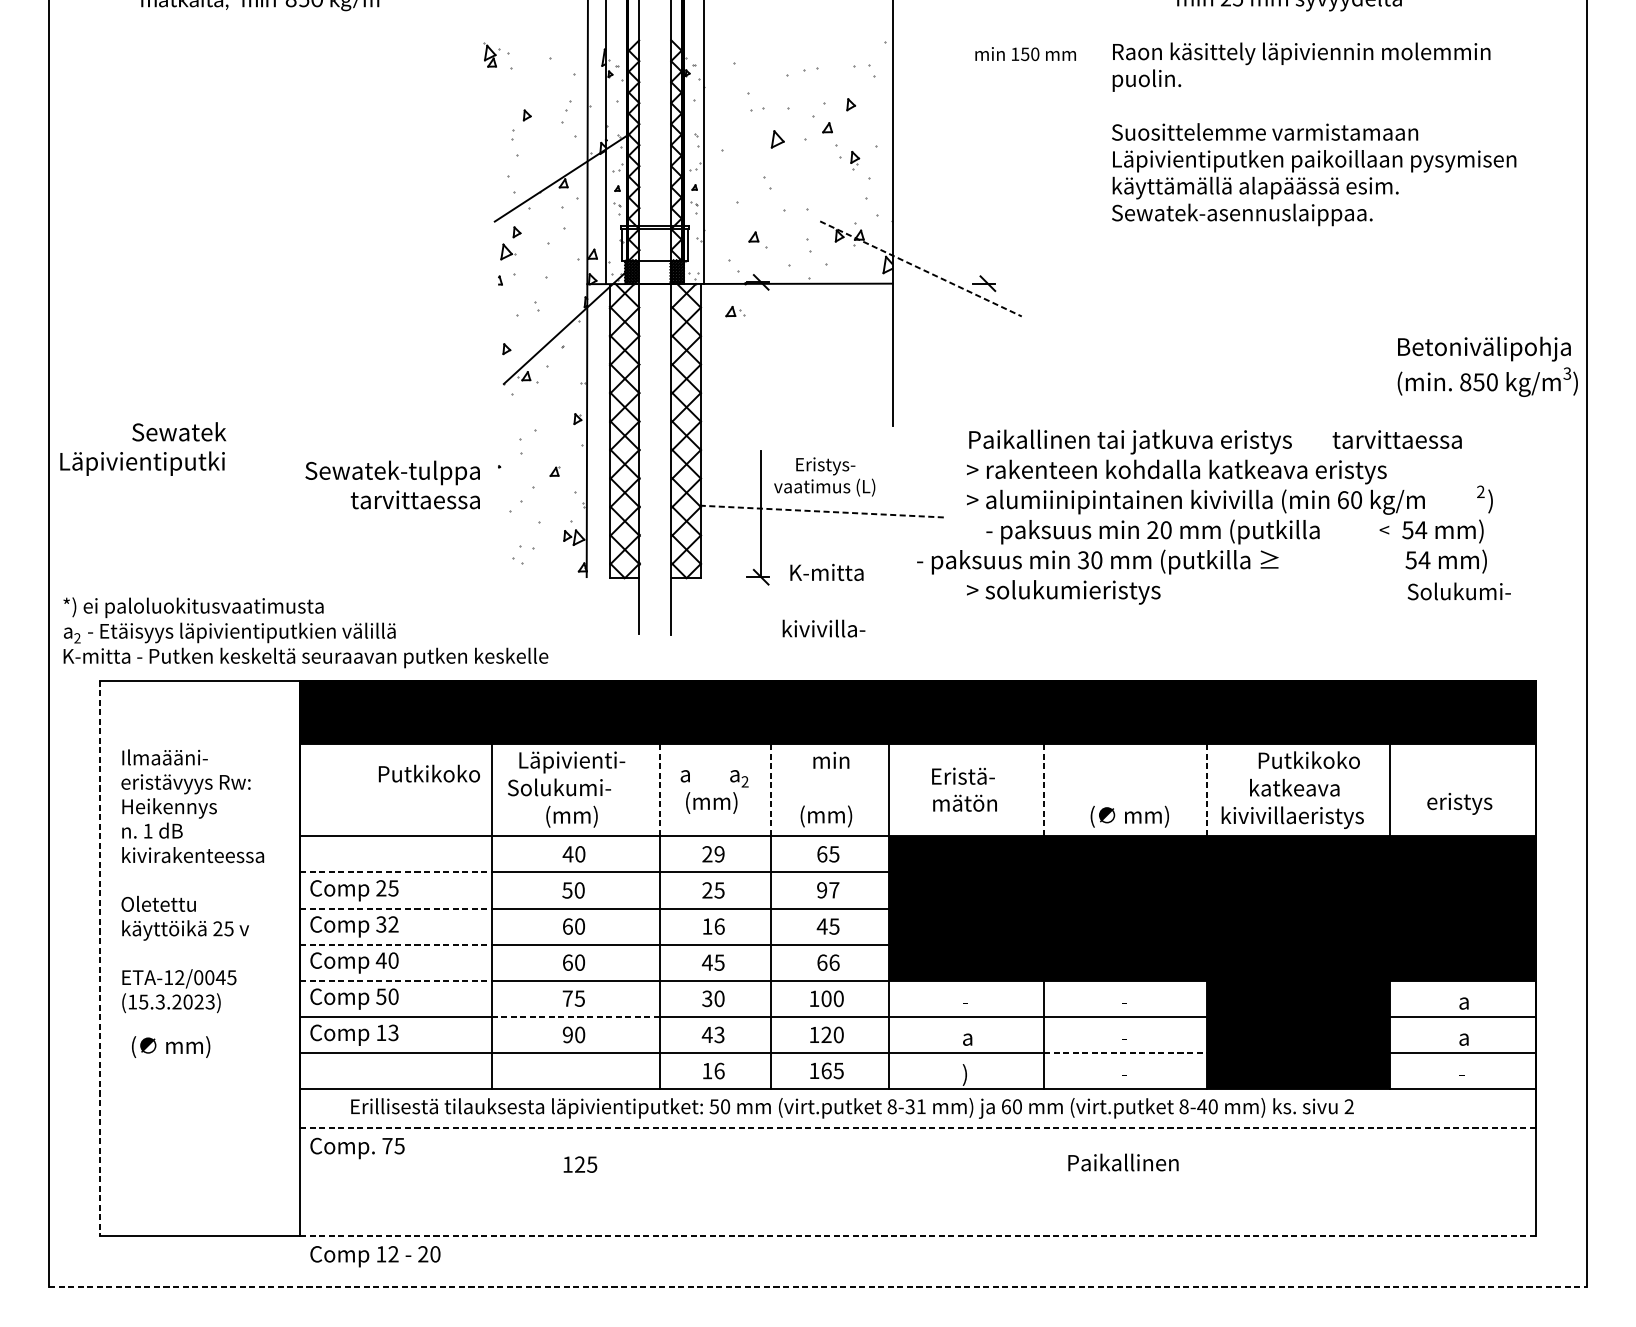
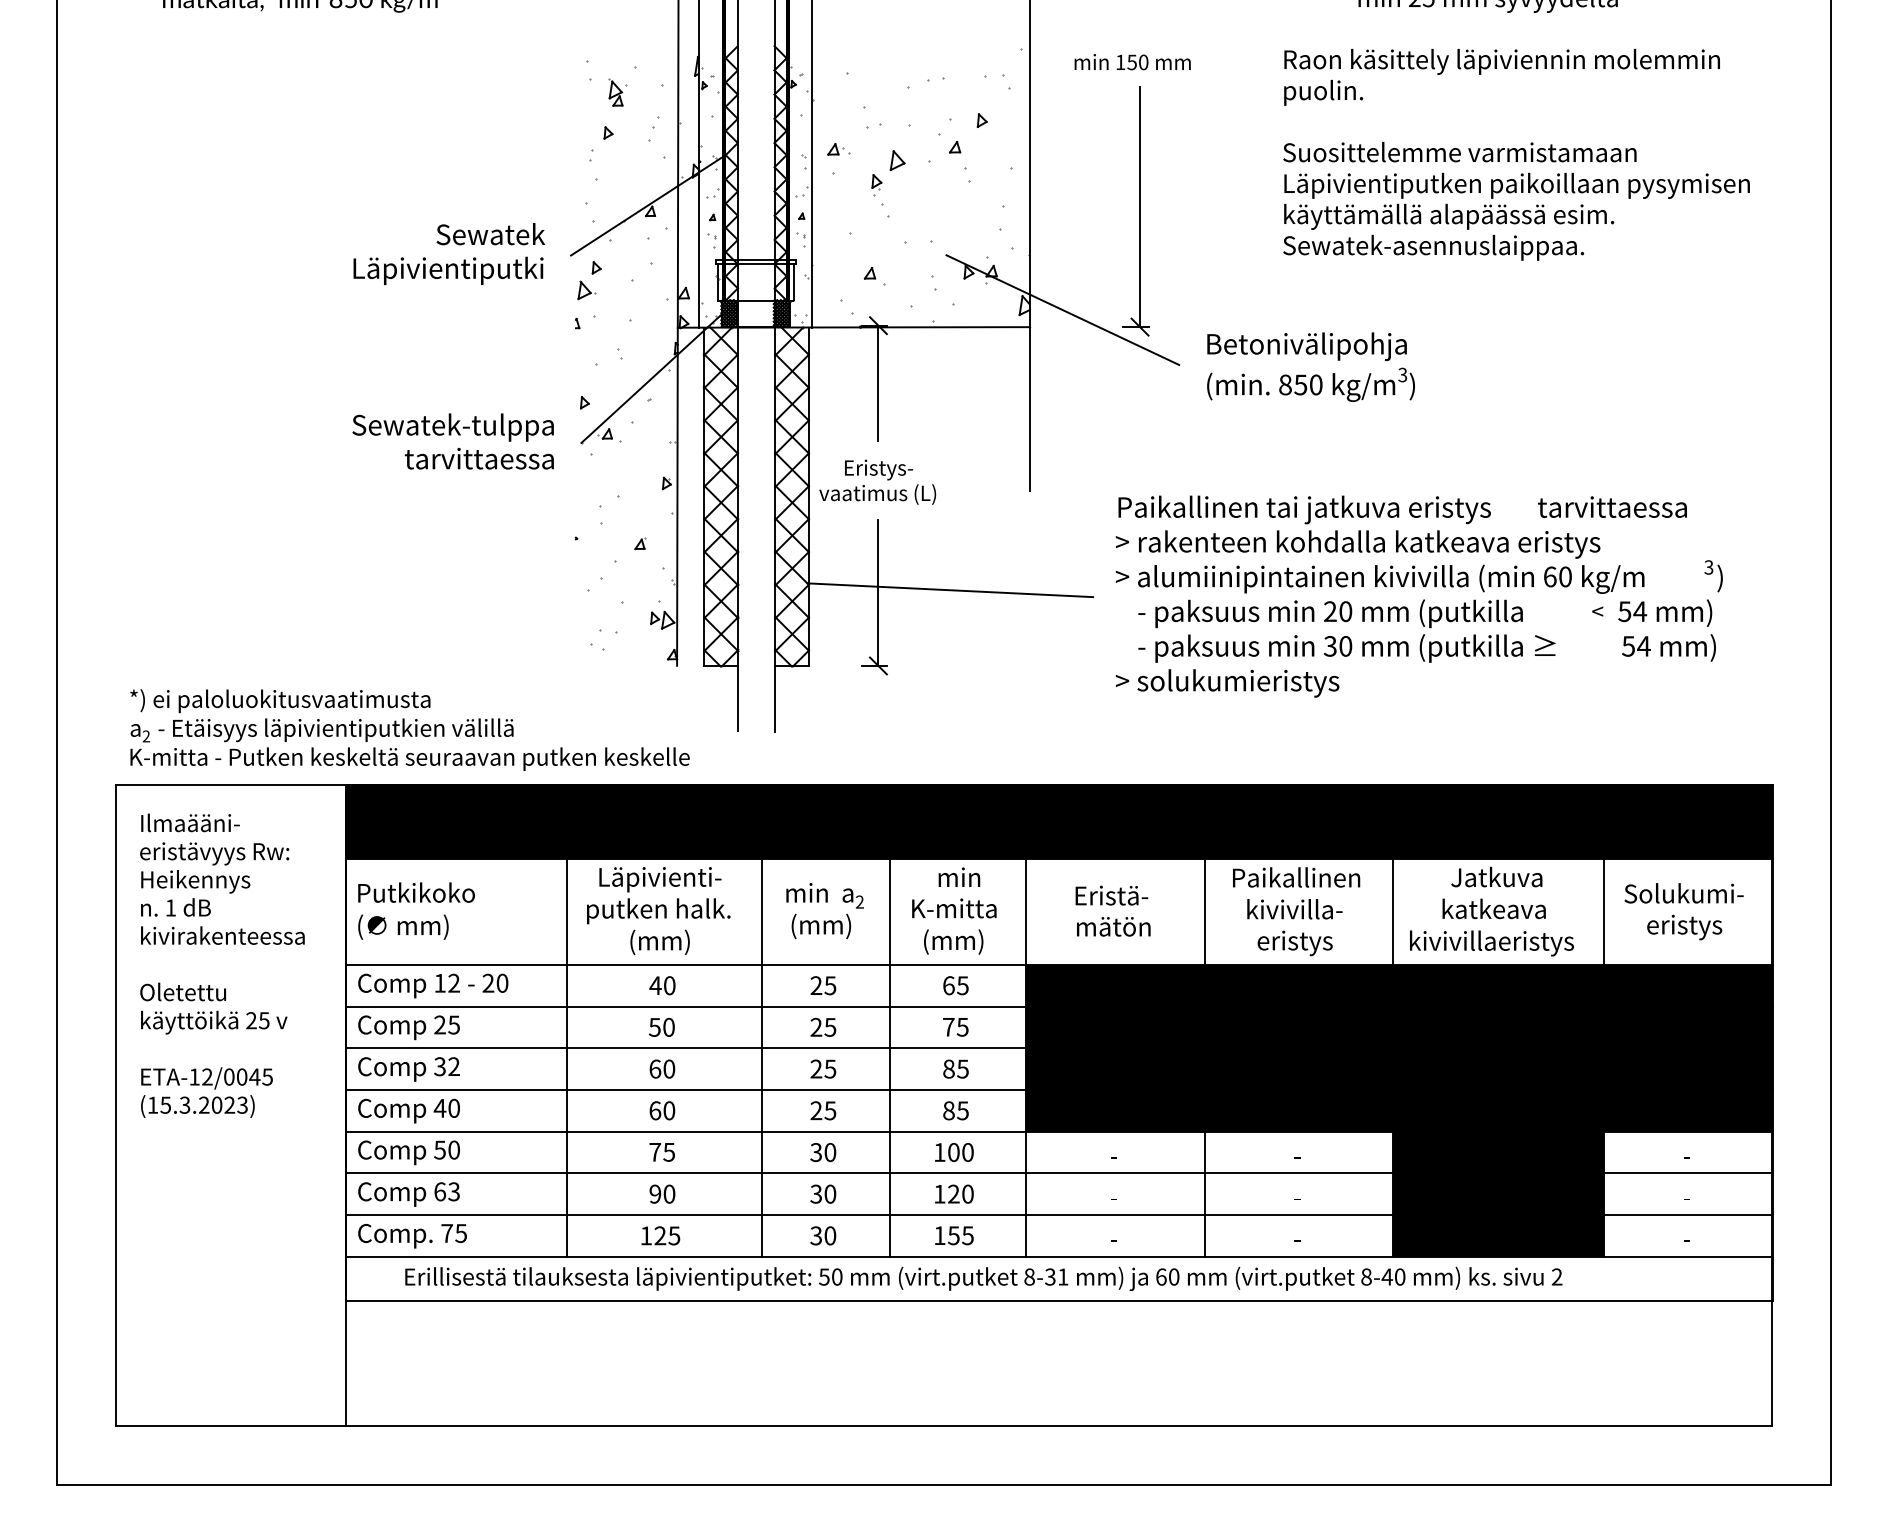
text: (1025, 54) -> (1132, 62), moved
part: (491, 55) -> (617, 92), moved
part: (854, 160) -> (876, 185), moved
line: (988, 179) -> (1140, 207), added
line: (920, 269) -> (1062, 310), dashed -> solid
part: (735, 311) -> (838, 149), moved
line: (761, 332) -> (878, 383), added
text: (1487, 366) -> (1310, 366), moved
text: (143, 448) -> (449, 253), moved
text: (824, 476) -> (877, 481), moved
text: (392, 485) -> (452, 441), moved
text: (1480, 491) -> (1708, 567), 2 -> 3
line: (823, 511) -> (950, 590), dashed -> solid
text: (1097, 562) -> (1346, 648), moved
text: (827, 572) -> (954, 908), moved
text: (1458, 591) -> (1683, 893), moved
text: (823, 628) -> (1294, 909), moved
text: (305, 632) -> (409, 729), moved
text: (1308, 759) -> (1510, 876), Putkikoko -> Jatkuva
text: (429, 773) -> (416, 892), moved
text: (698, 773) -> (806, 892), a -> min
text: (570, 790) -> (658, 911), Solukumi- -> putken halk.
line: (659, 790) -> (761, 912), dashed -> solid
line: (770, 790) -> (889, 912), dashed -> solid
line: (1043, 790) -> (1204, 912), dashed -> solid
line: (1207, 790) -> (1393, 912), dashed -> solid
text: (1129, 816) -> (1303, 942), (∅ mm) -> eristys
text: (719, 854) -> (830, 985), 29 -> 25
line: (395, 872) -> (456, 1006), dashed -> solid
text: (192, 880) -> (222, 965), moved
text: (827, 889) -> (955, 1026), 97 -> 75
line: (395, 908) -> (456, 1048), dashed -> solid
text: (713, 926) -> (823, 1068), 16 -> 25
text: (821, 926) -> (948, 1068), 45 -> 85
line: (395, 944) -> (456, 1089), dashed -> solid
line: (100, 958) -> (115, 1105), dashed -> solid
text: (707, 962) -> (816, 1110), 45 -> 25
text: (827, 962) -> (955, 1110), 66 -> 85
line: (395, 980) -> (456, 1131), dashed -> solid
text: (1463, 1003) -> (1689, 1157), a -> -
line: (576, 1017) -> (665, 1173), dashed -> solid
text: (381, 1032) -> (440, 1191), 13 -> 63
text: (712, 1034) -> (822, 1193), 43 -> 30
text: (967, 1039) -> (1116, 1199), a -> -
text: (1463, 1039) -> (1689, 1199), a -> -
text: (171, 1046) -> (403, 926), moved
line: (1126, 1053) -> (1299, 1215), dashed -> solid
text: (713, 1070) -> (823, 1235), 16 -> 30
text: (826, 1070) -> (953, 1235), 165 -> 155
text: (964, 1074) -> (1113, 1239), ) -> -
line: (918, 1127) -> (1059, 1301), dashed -> solid
text: (357, 1148) -> (412, 1236), moved
text: (1123, 1162) -> (1296, 877), moved
text: (580, 1164) -> (660, 1235), moved
line: (918, 1235) -> (1059, 1425), dashed -> solid
text: (375, 1256) -> (433, 985), moved
line: (818, 1286) -> (944, 1484), dashed -> solid

